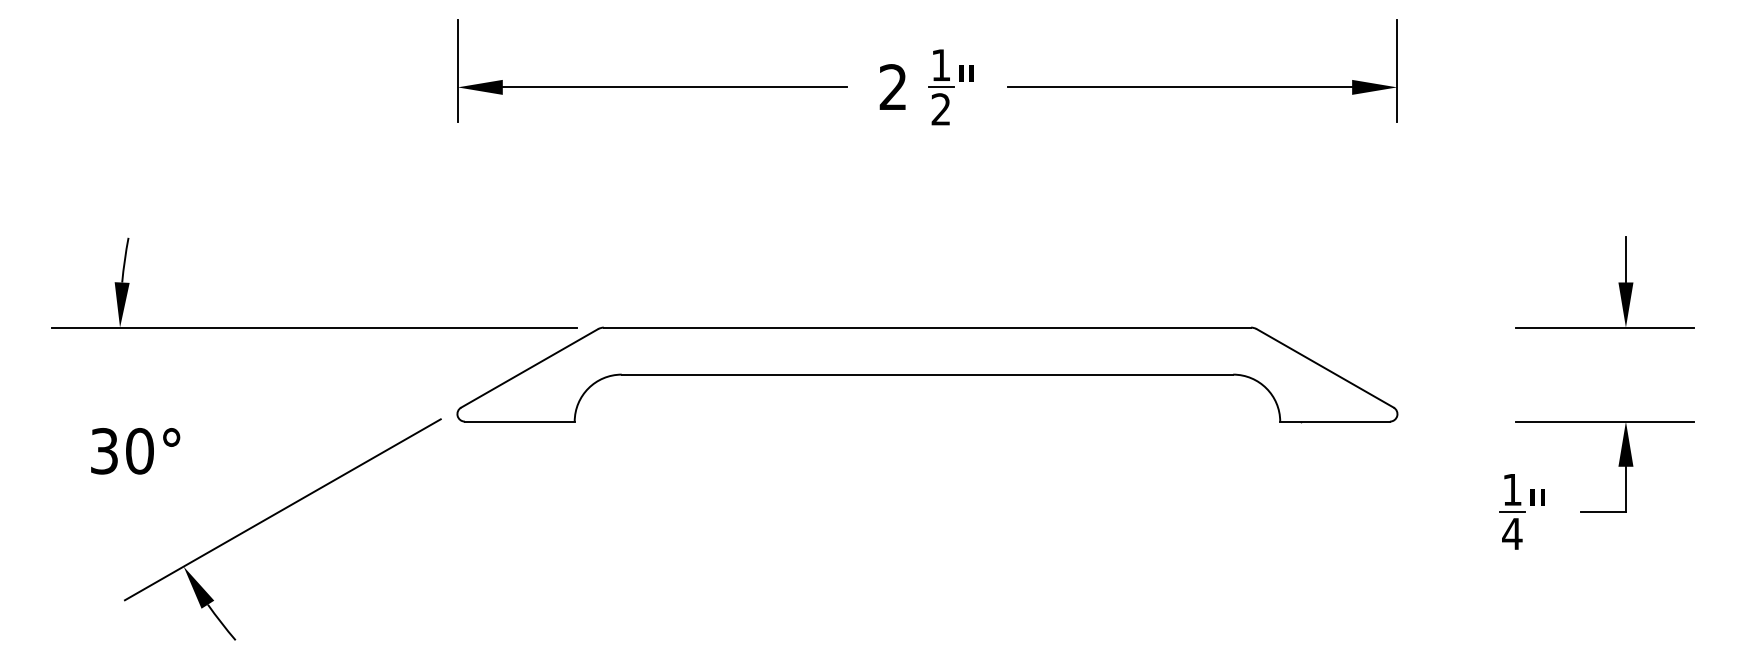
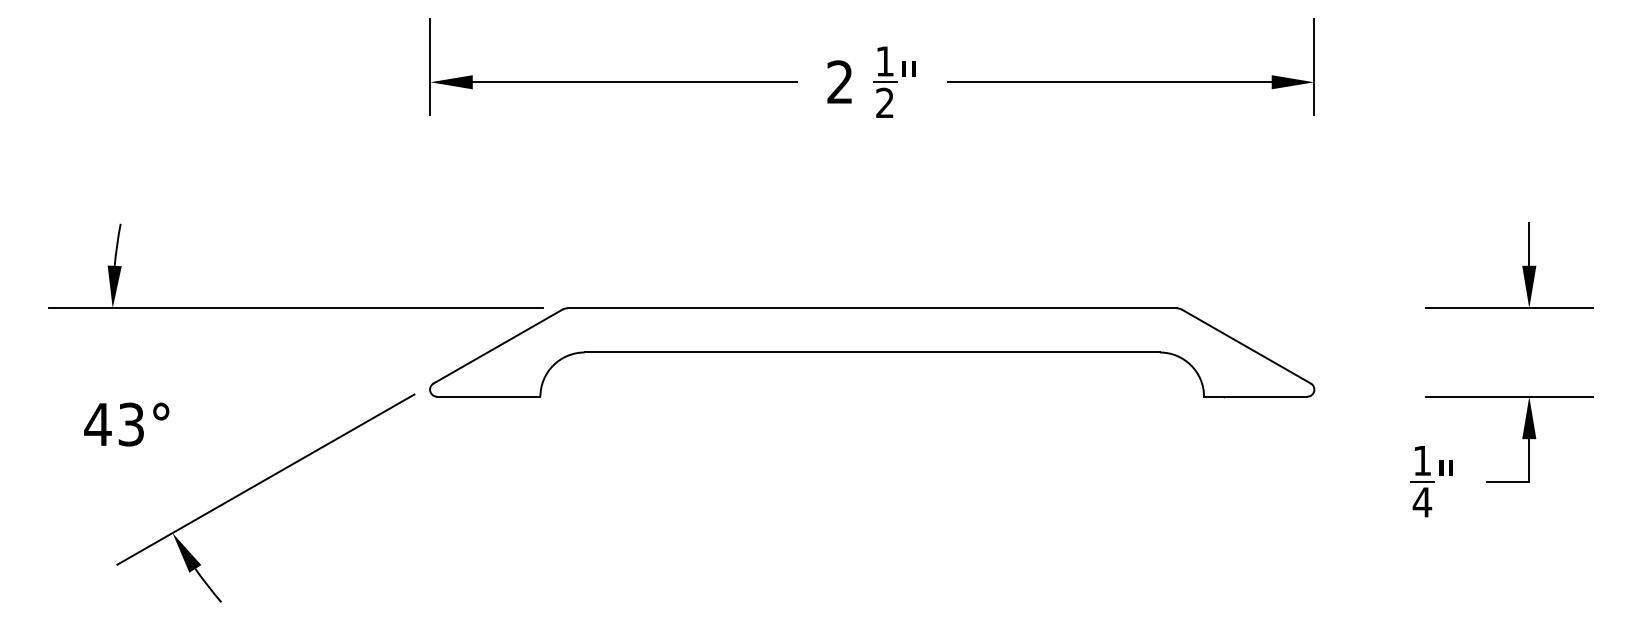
text: (121, 451) -> (114, 424), 30° -> 43°

